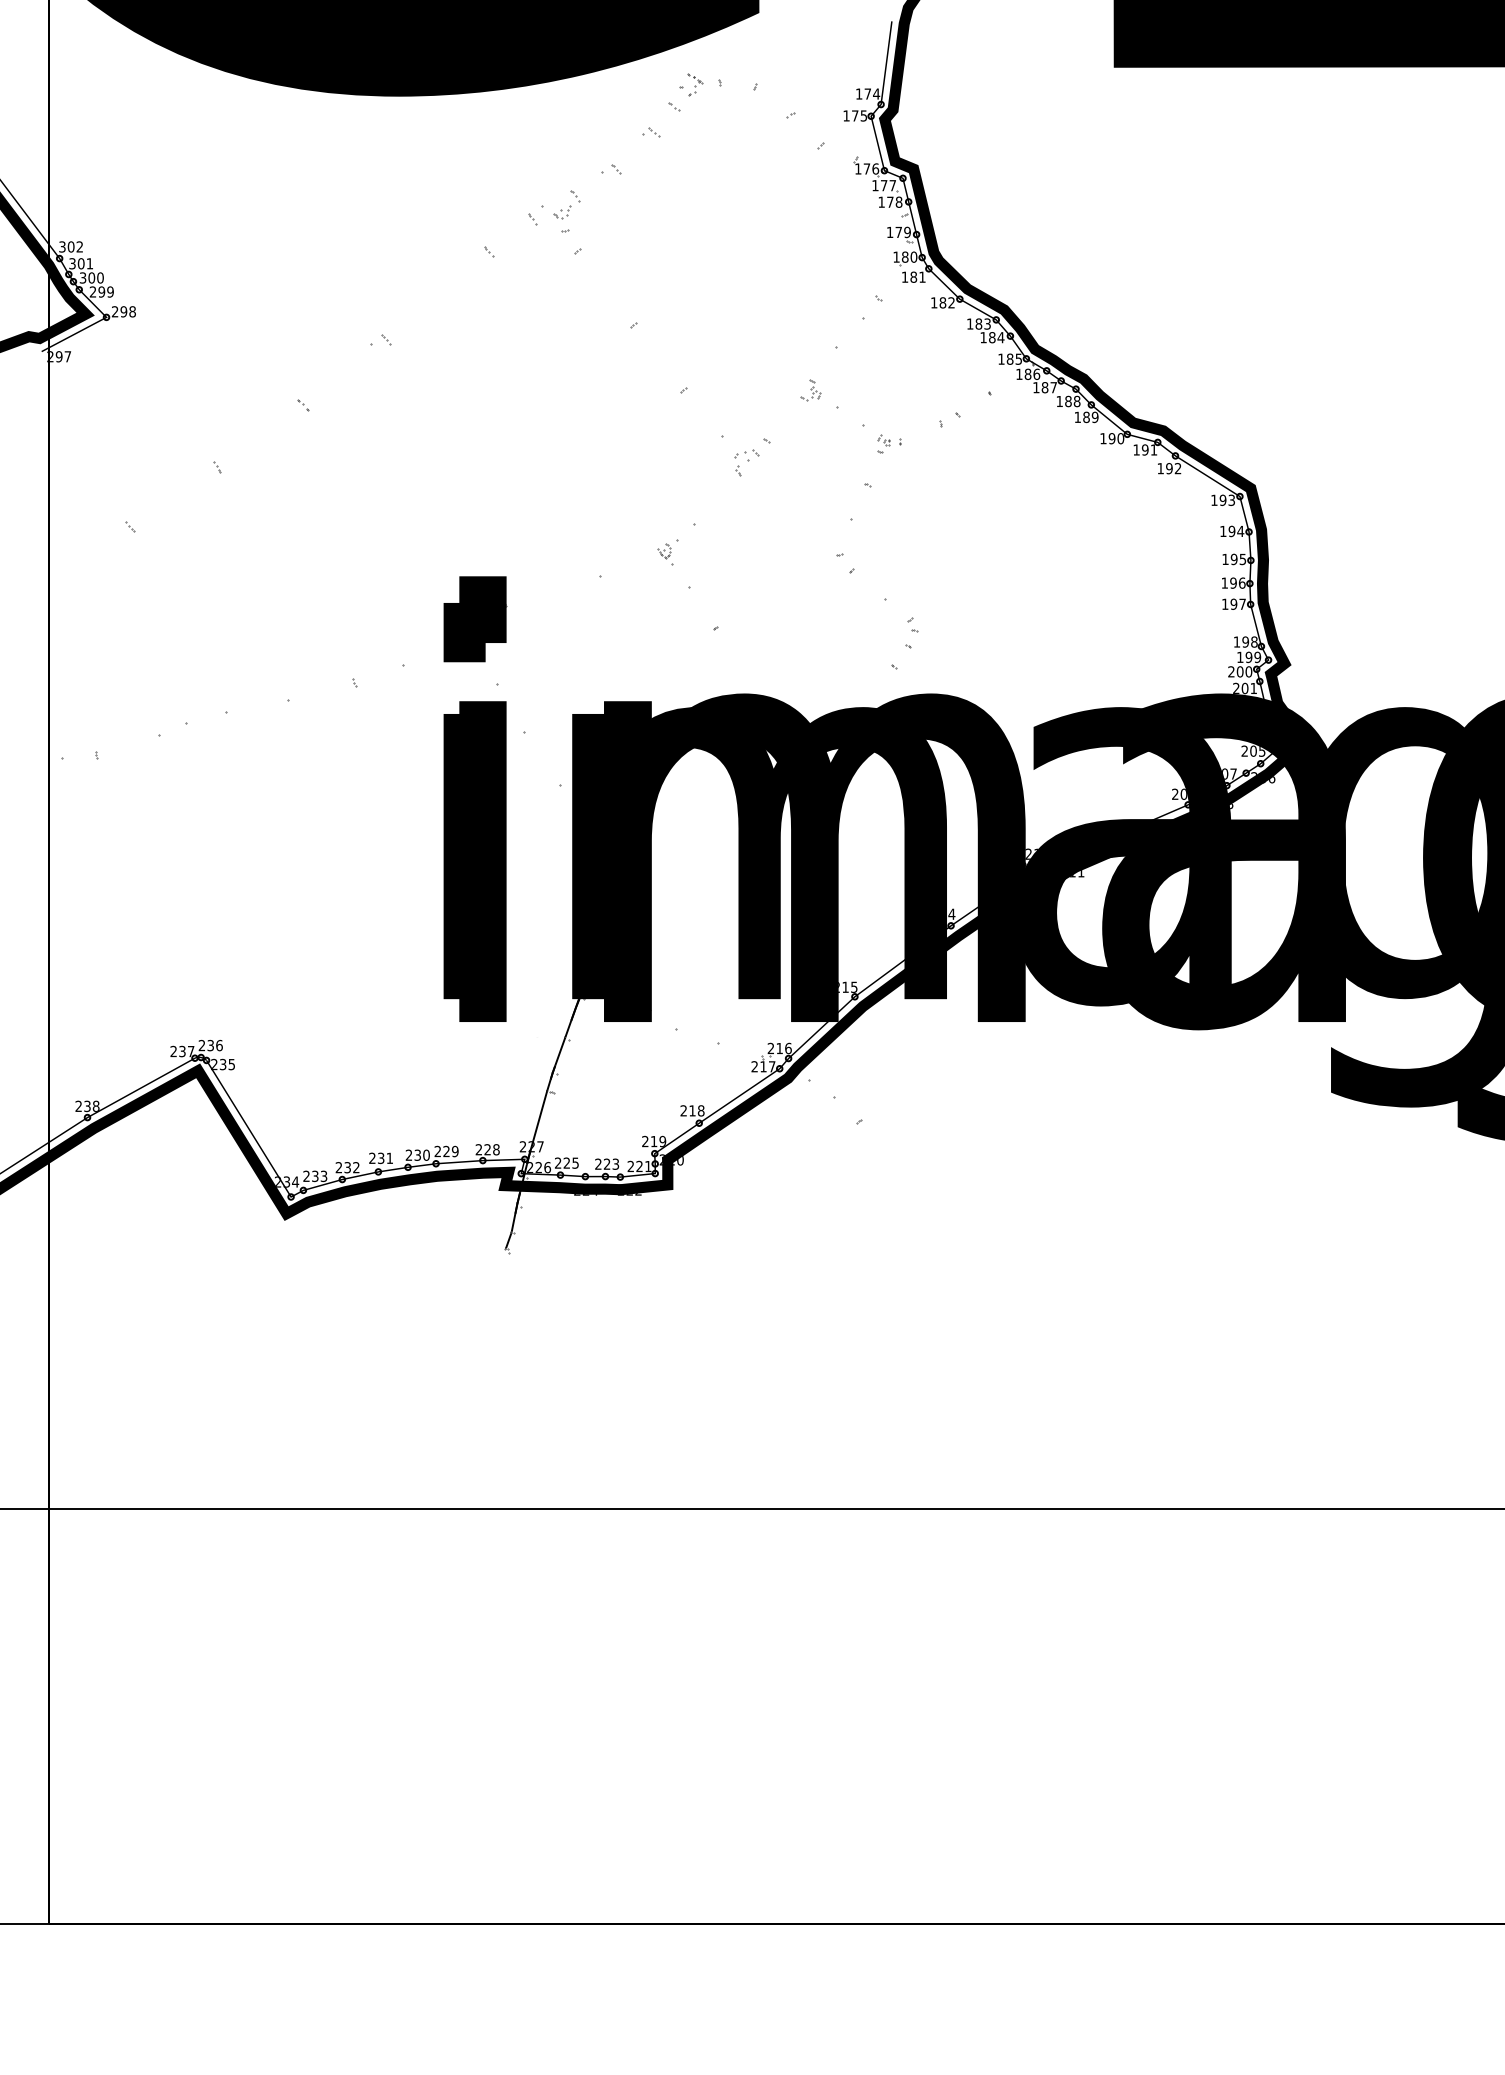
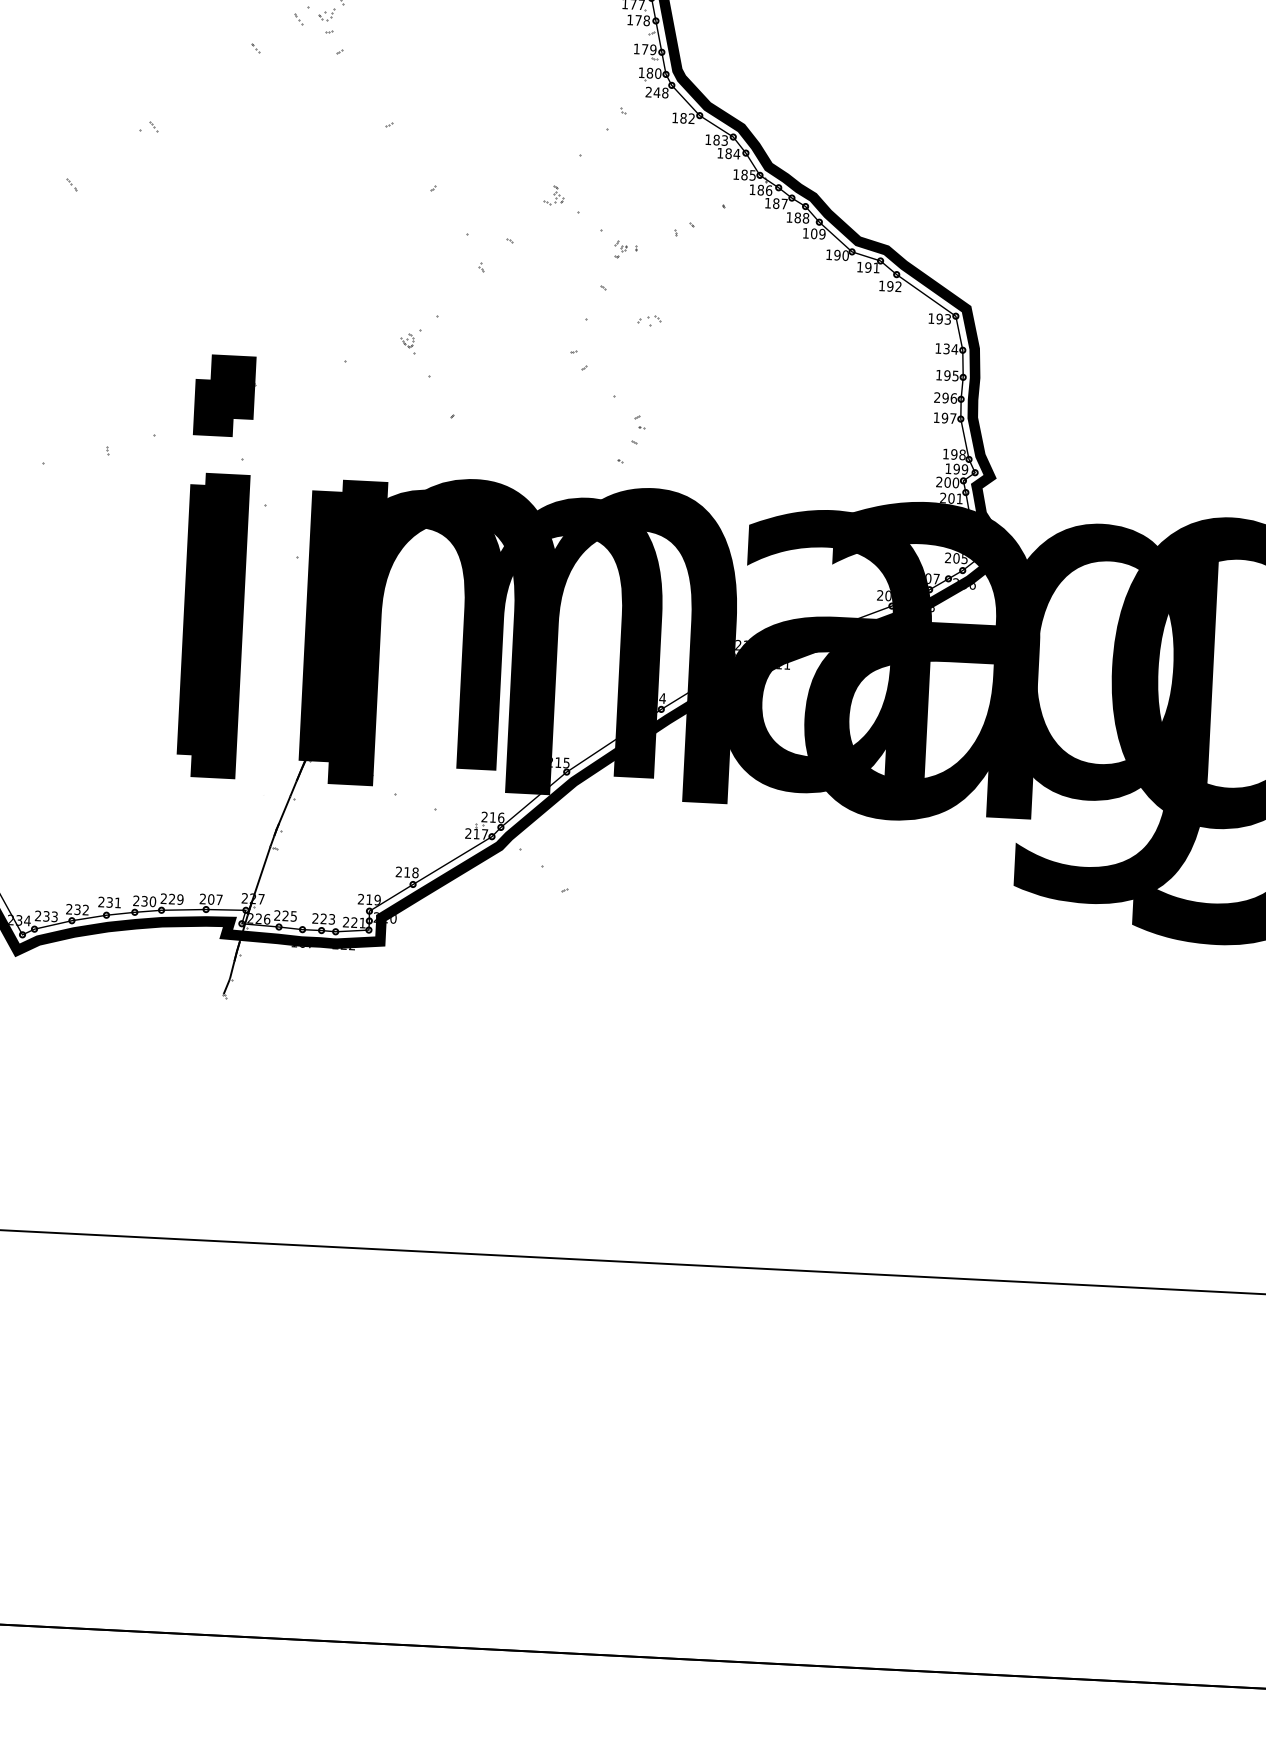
text: (913, 276) -> (656, 91), 181 -> 248
text: (1086, 417) -> (814, 233), 189 -> 109
part: (746, 455) -> (649, 320), moved
text: (1231, 530) -> (946, 348), 194 -> 134
text: (1224, 582) -> (937, 397), 196 -> 296
text: (491, 1149) -> (214, 899), 228 -> 207
text: (585, 1194) -> (301, 946), 224 -> 167

